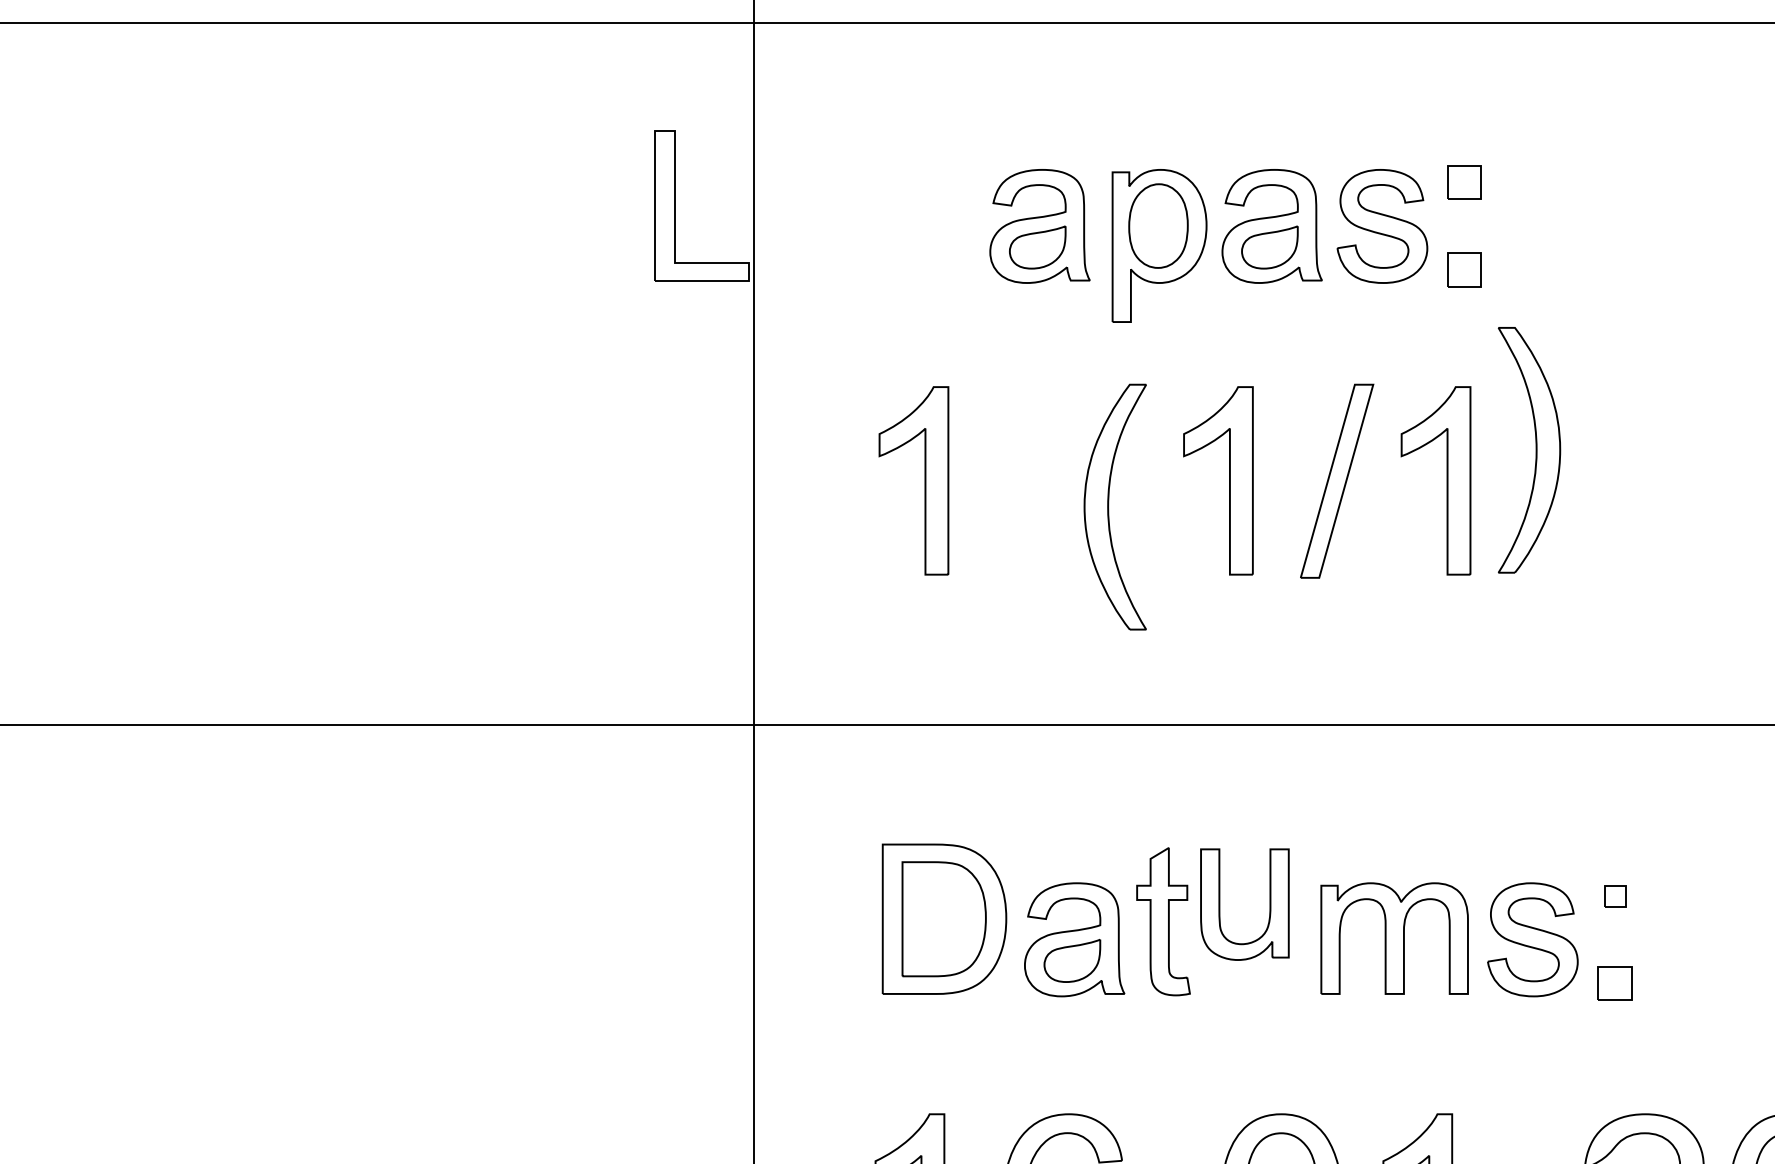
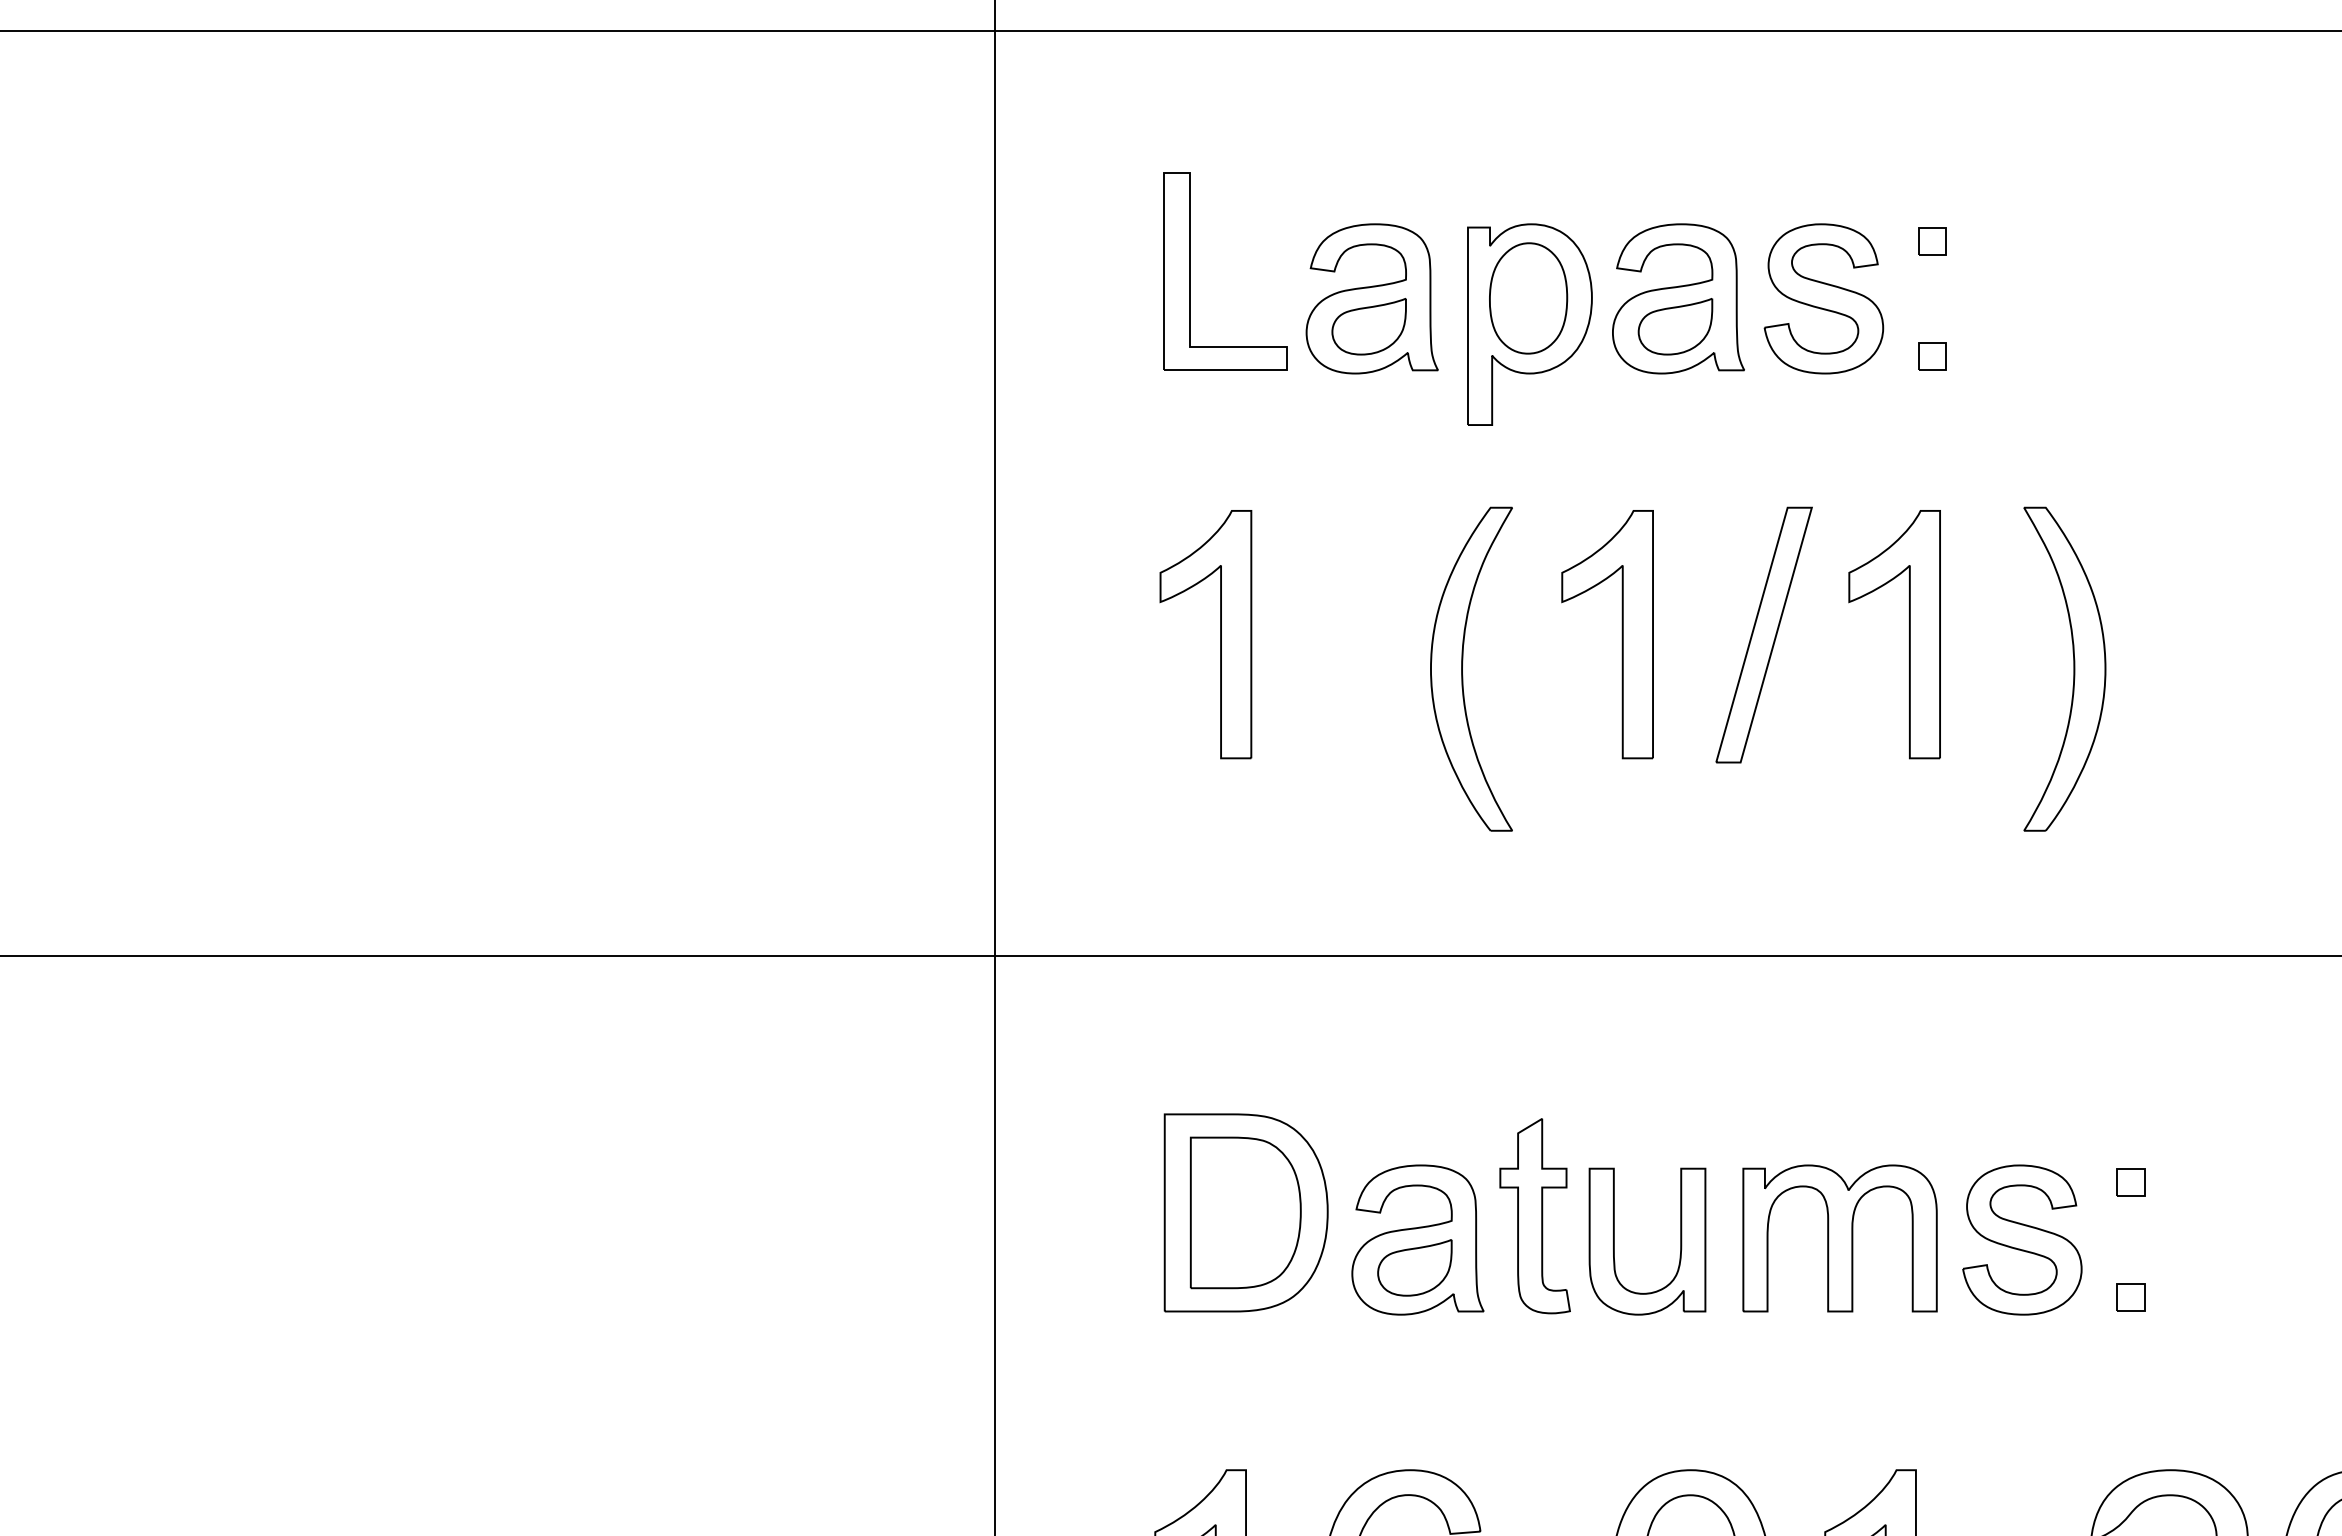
part: (1464, 182) -> (1932, 241), size x0.62
part: (675, 205) -> (1190, 271), moved
part: (1464, 270) -> (1932, 356), size x0.62
part: (1535, 449) -> (2073, 668), moved
part: (1219, 904) -> (1614, 1241), moved
part: (1614, 983) -> (2130, 1297), size x0.62

